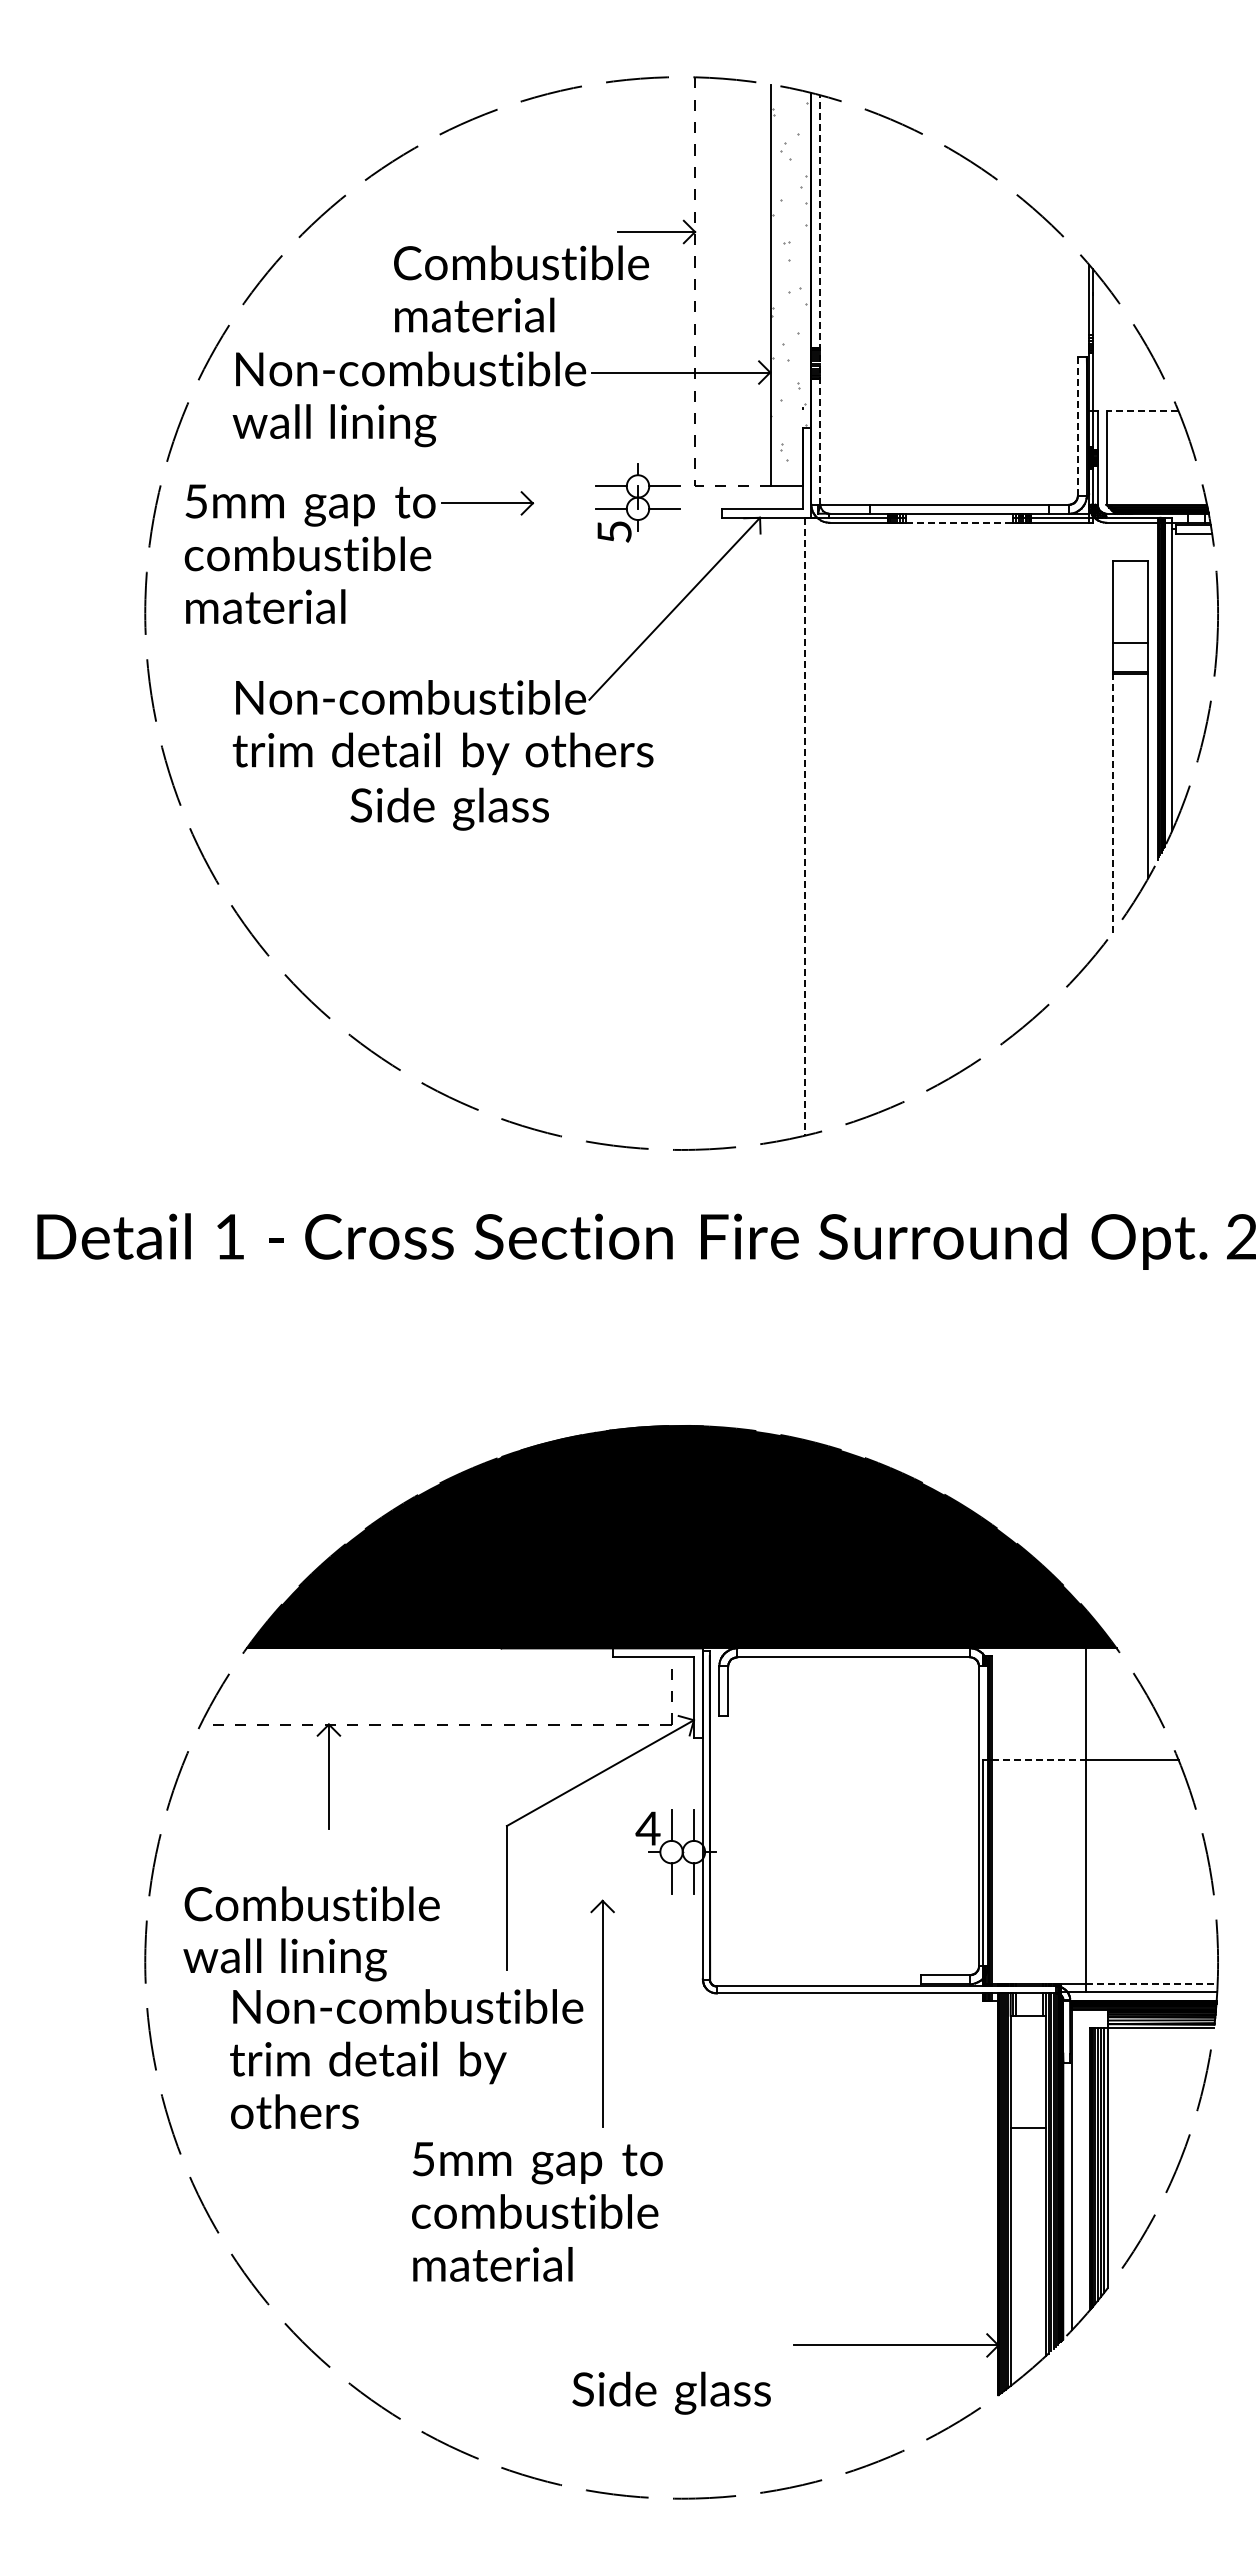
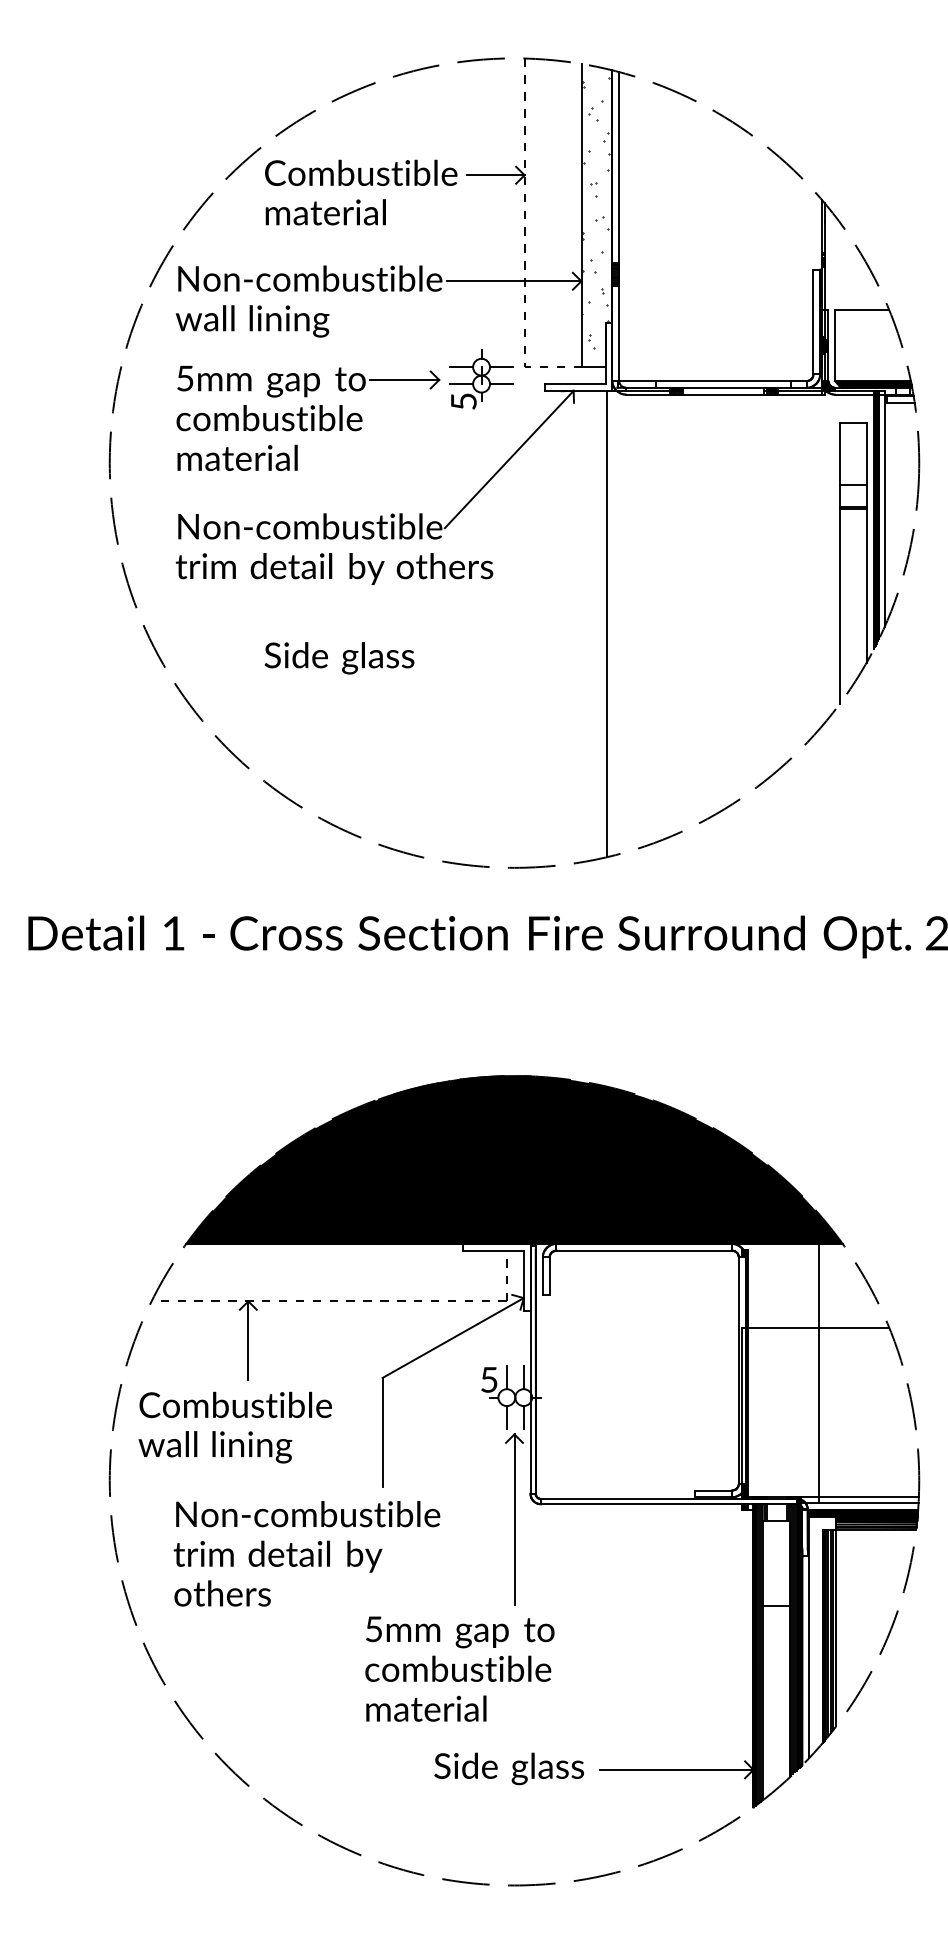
hatch: (789, 281) -> (595, 212), added
text: (521, 288) -> (361, 192), moved
line: (820, 300) -> (619, 226), dashed -> solid
line: (1142, 410) -> (862, 309), dashed -> solid
line: (1077, 426) -> (813, 321), dashed -> solid
line: (959, 522) -> (724, 394), dashed -> solid
part: (359, 554) -> (308, 418), moved
line: (1112, 803) -> (839, 606), dashed -> solid
text: (449, 808) -> (339, 657), moved
line: (804, 826) -> (607, 623), dashed -> solid
line: (1039, 1760) -> (784, 1328), dashed -> solid
text: (647, 1828) -> (488, 1379), 4 -> 5
text: (311, 1933) -> (235, 1427), moved
line: (1151, 1984) -> (868, 1497), dashed -> solid
part: (602, 2013) -> (514, 1519), moved
text: (537, 2211) -> (460, 1668), moved
text: (671, 2392) -> (509, 1768), moved

